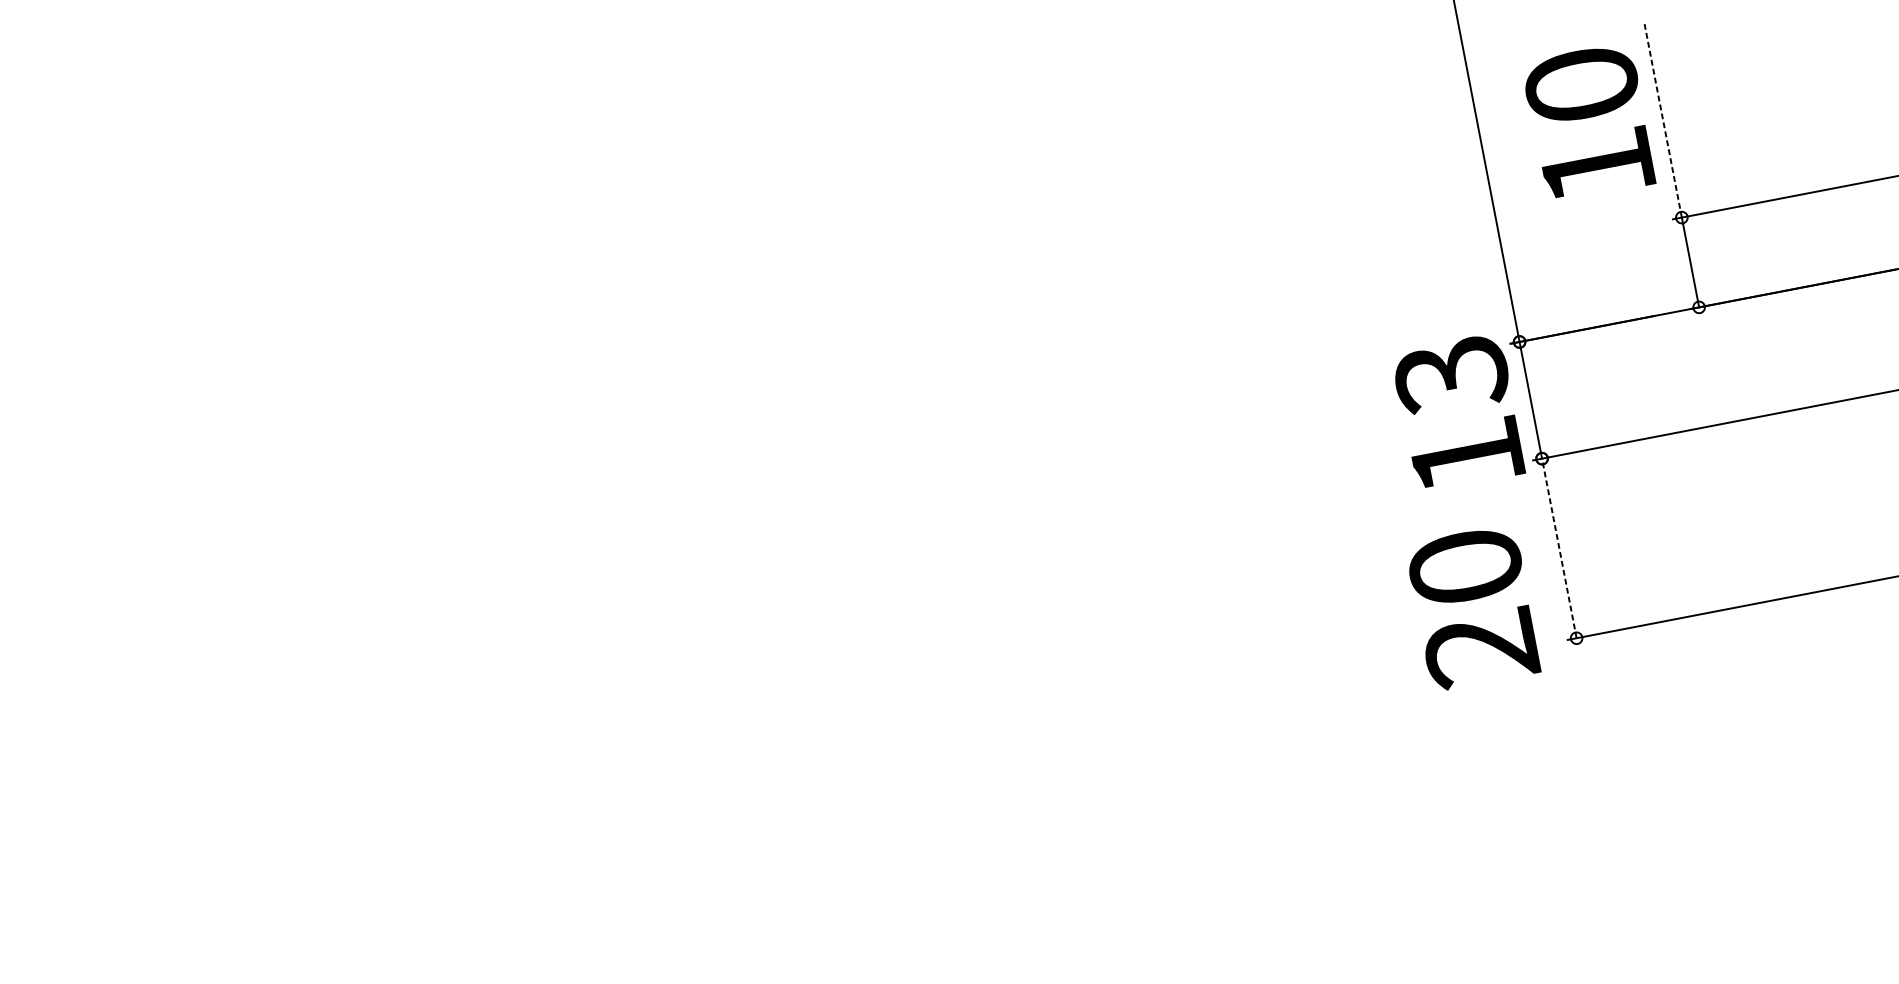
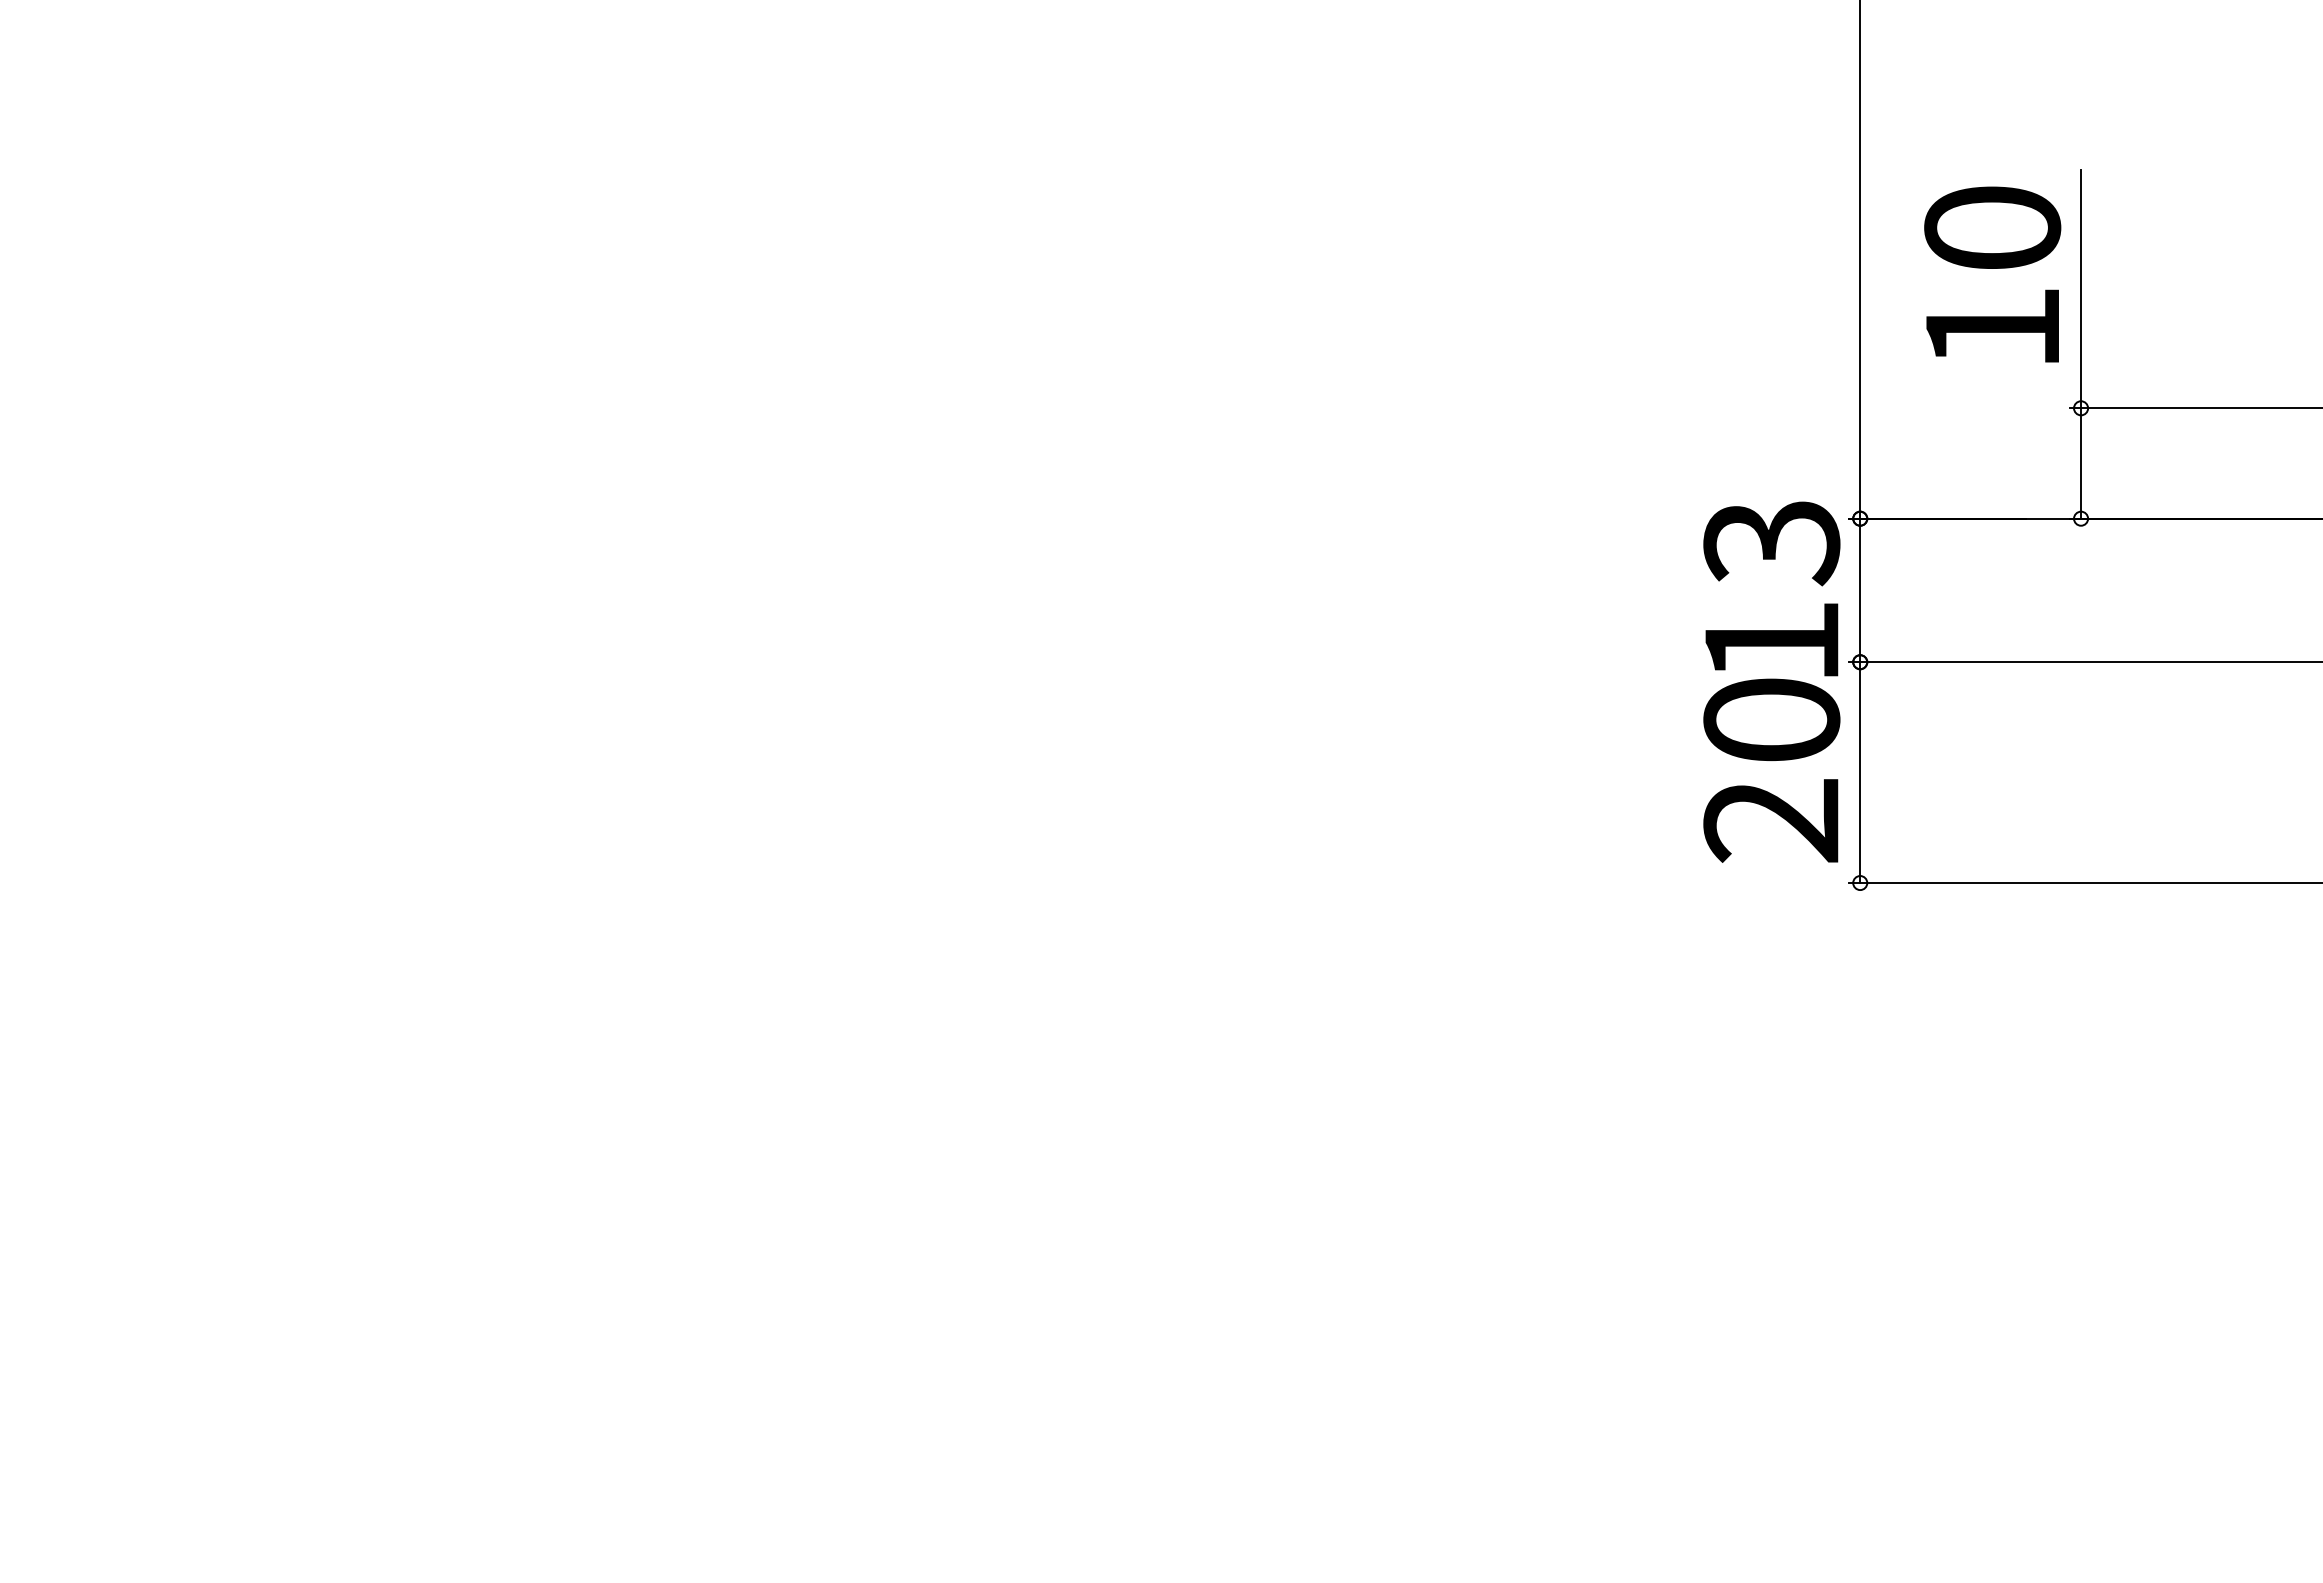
line: (1663, 120) -> (2081, 289), dashed -> solid
line: (1559, 548) -> (1860, 772), dashed -> solid
text: (1473, 607) -> (1771, 770), moved

